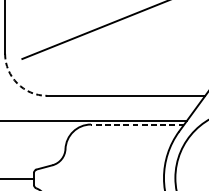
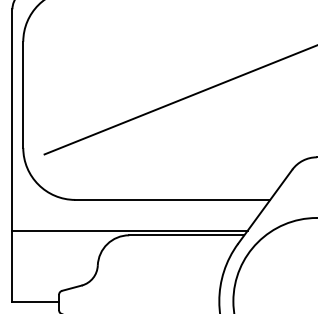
arc: (17, 83) -> (38, 184), dashed -> solid
line: (137, 124) -> (186, 235), dashed -> solid

